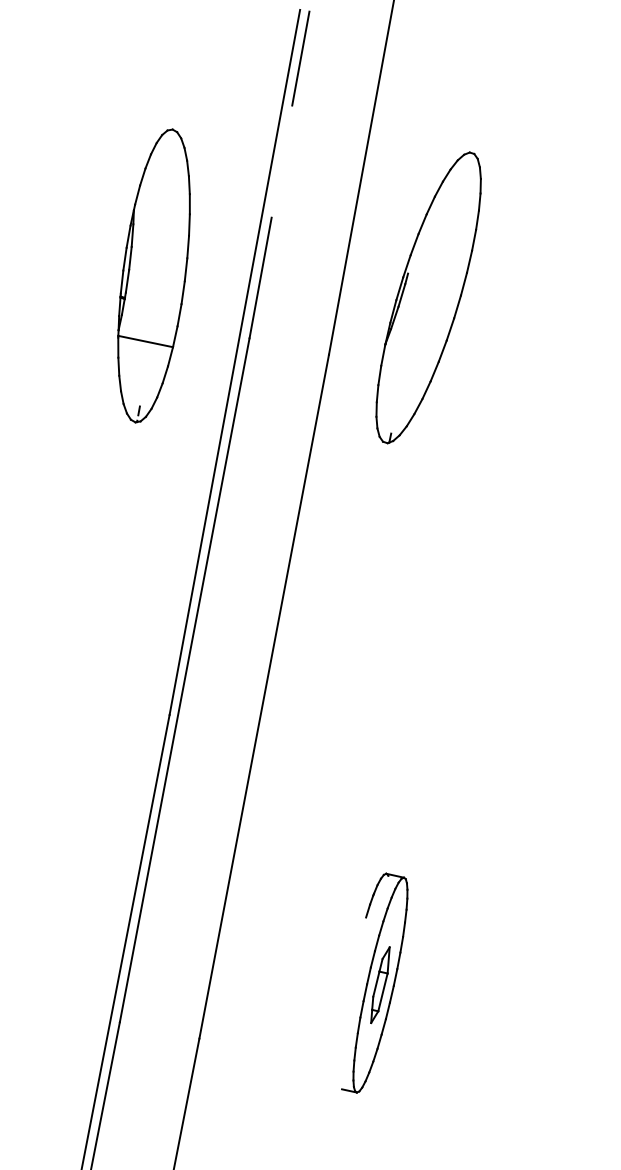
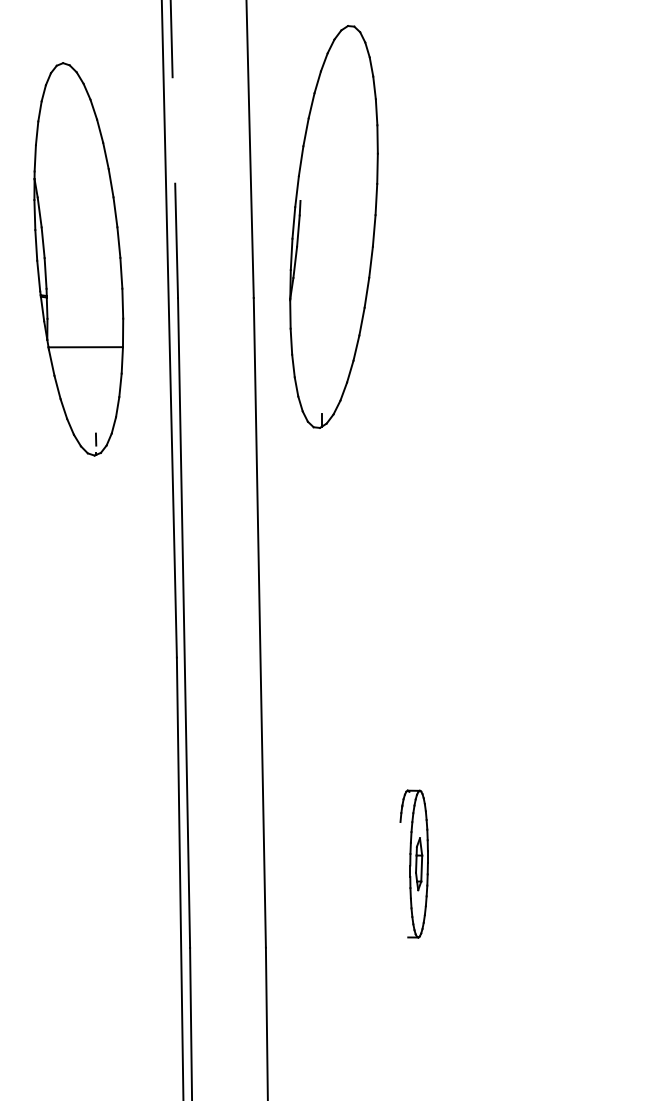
part: (153, 275) -> (78, 259), size x1.43
part: (428, 297) -> (333, 226), size x1.43
part: (372, 982) -> (413, 863), size x0.71

